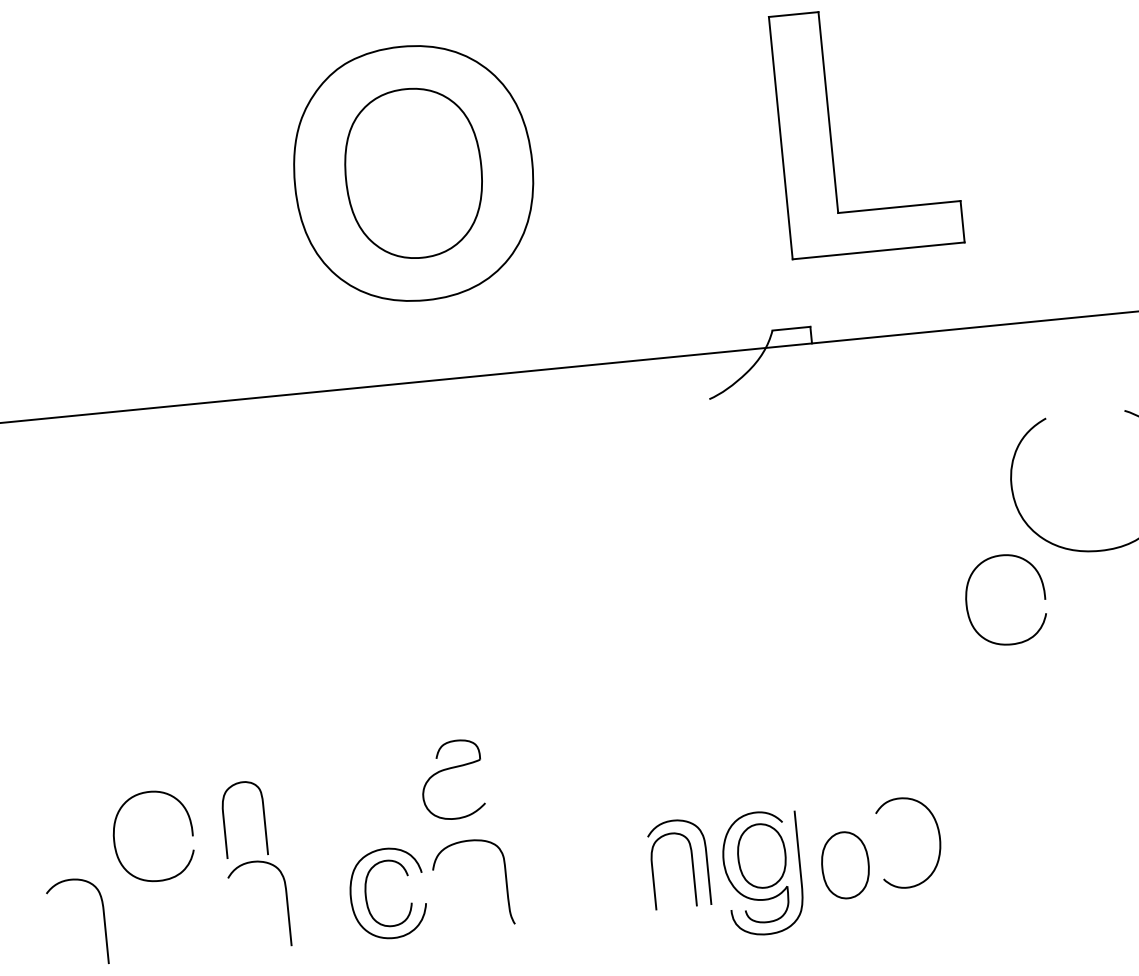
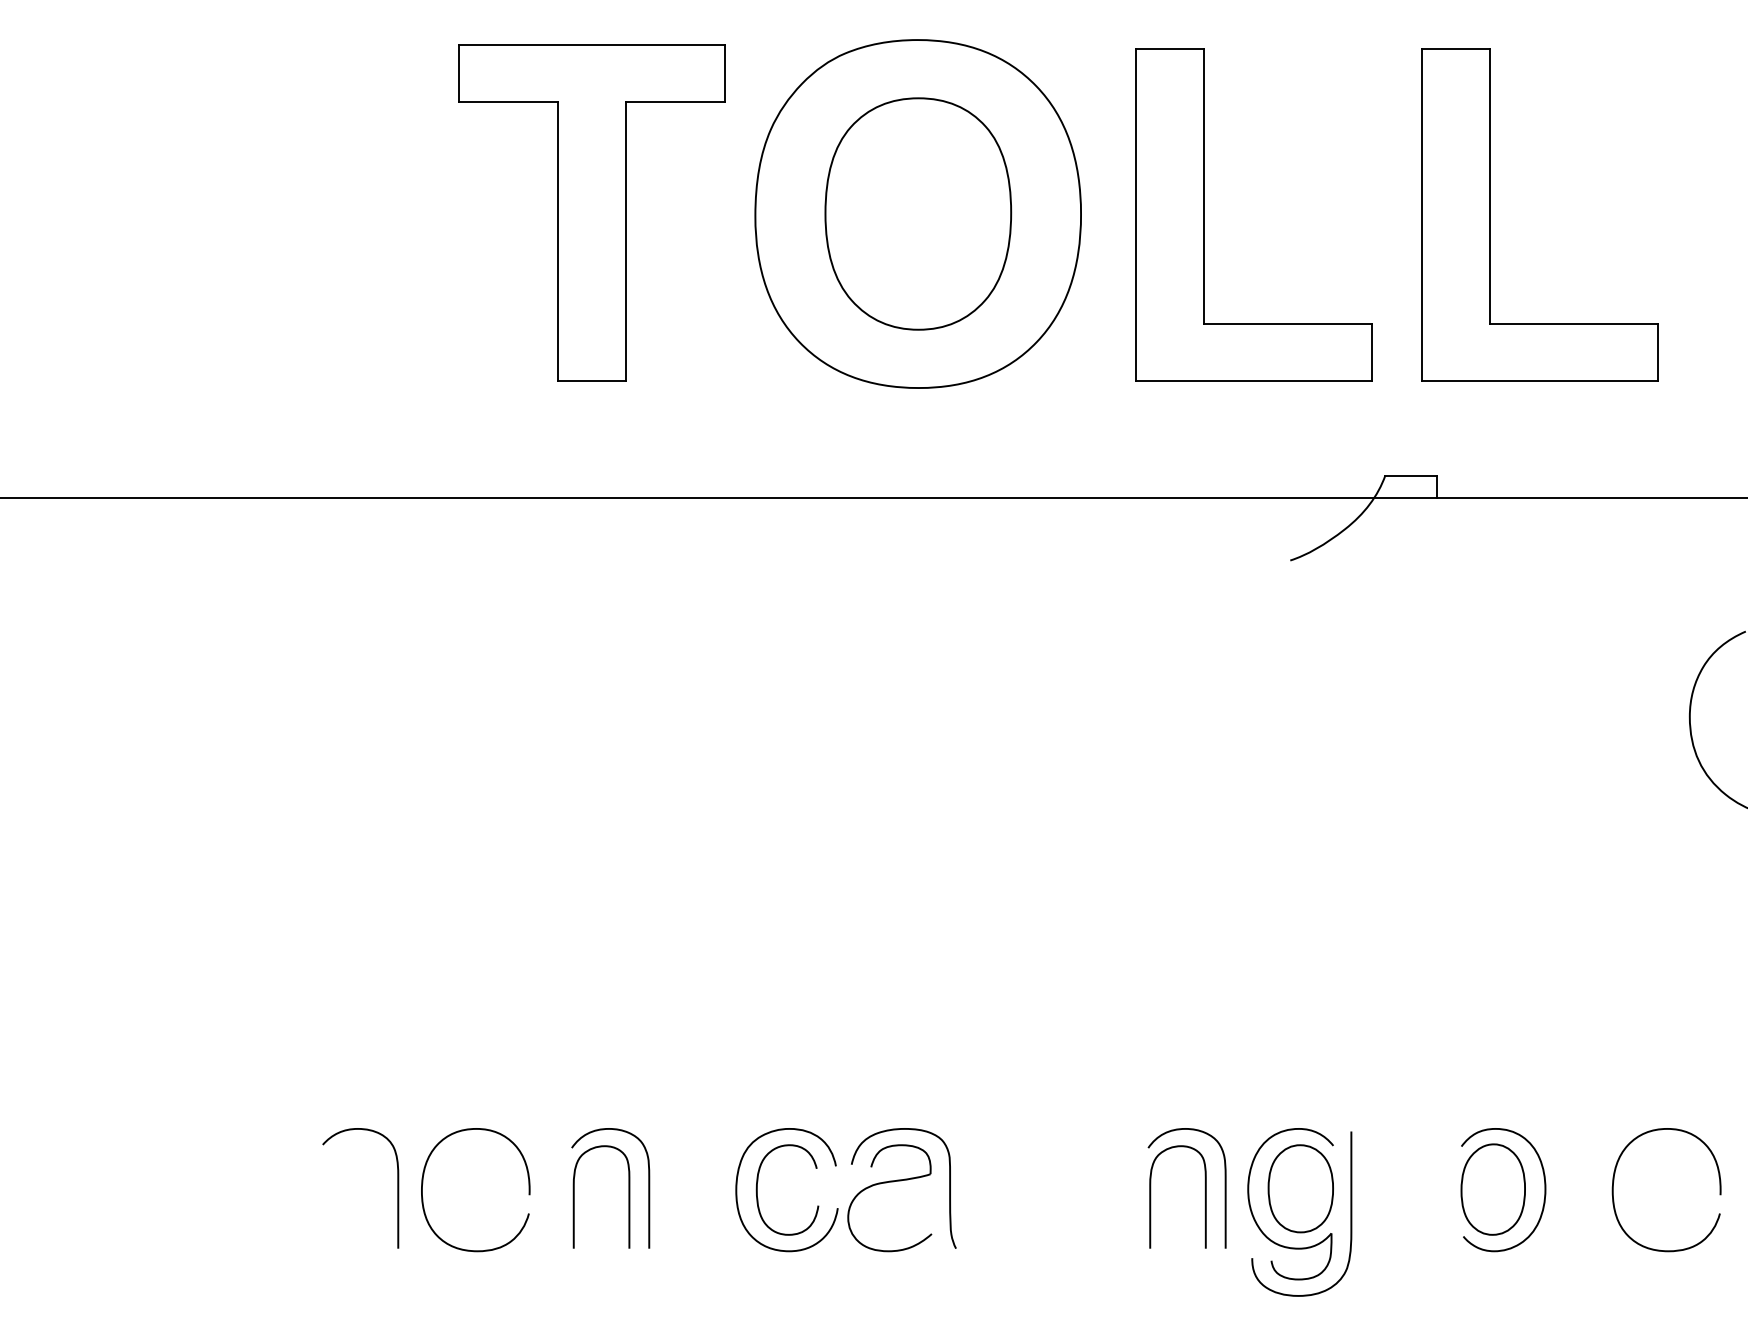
part: (622, 153) -> (1204, 214), added
part: (175, 195) -> (591, 212), added
curve: (967, 597) -> (1614, 1181), moved
part: (448, 769) -> (886, 1183), moved
curve: (224, 820) -> (574, 1196), moved
curve: (114, 835) -> (423, 1183), moved
part: (844, 865) -> (1492, 1189), moved

